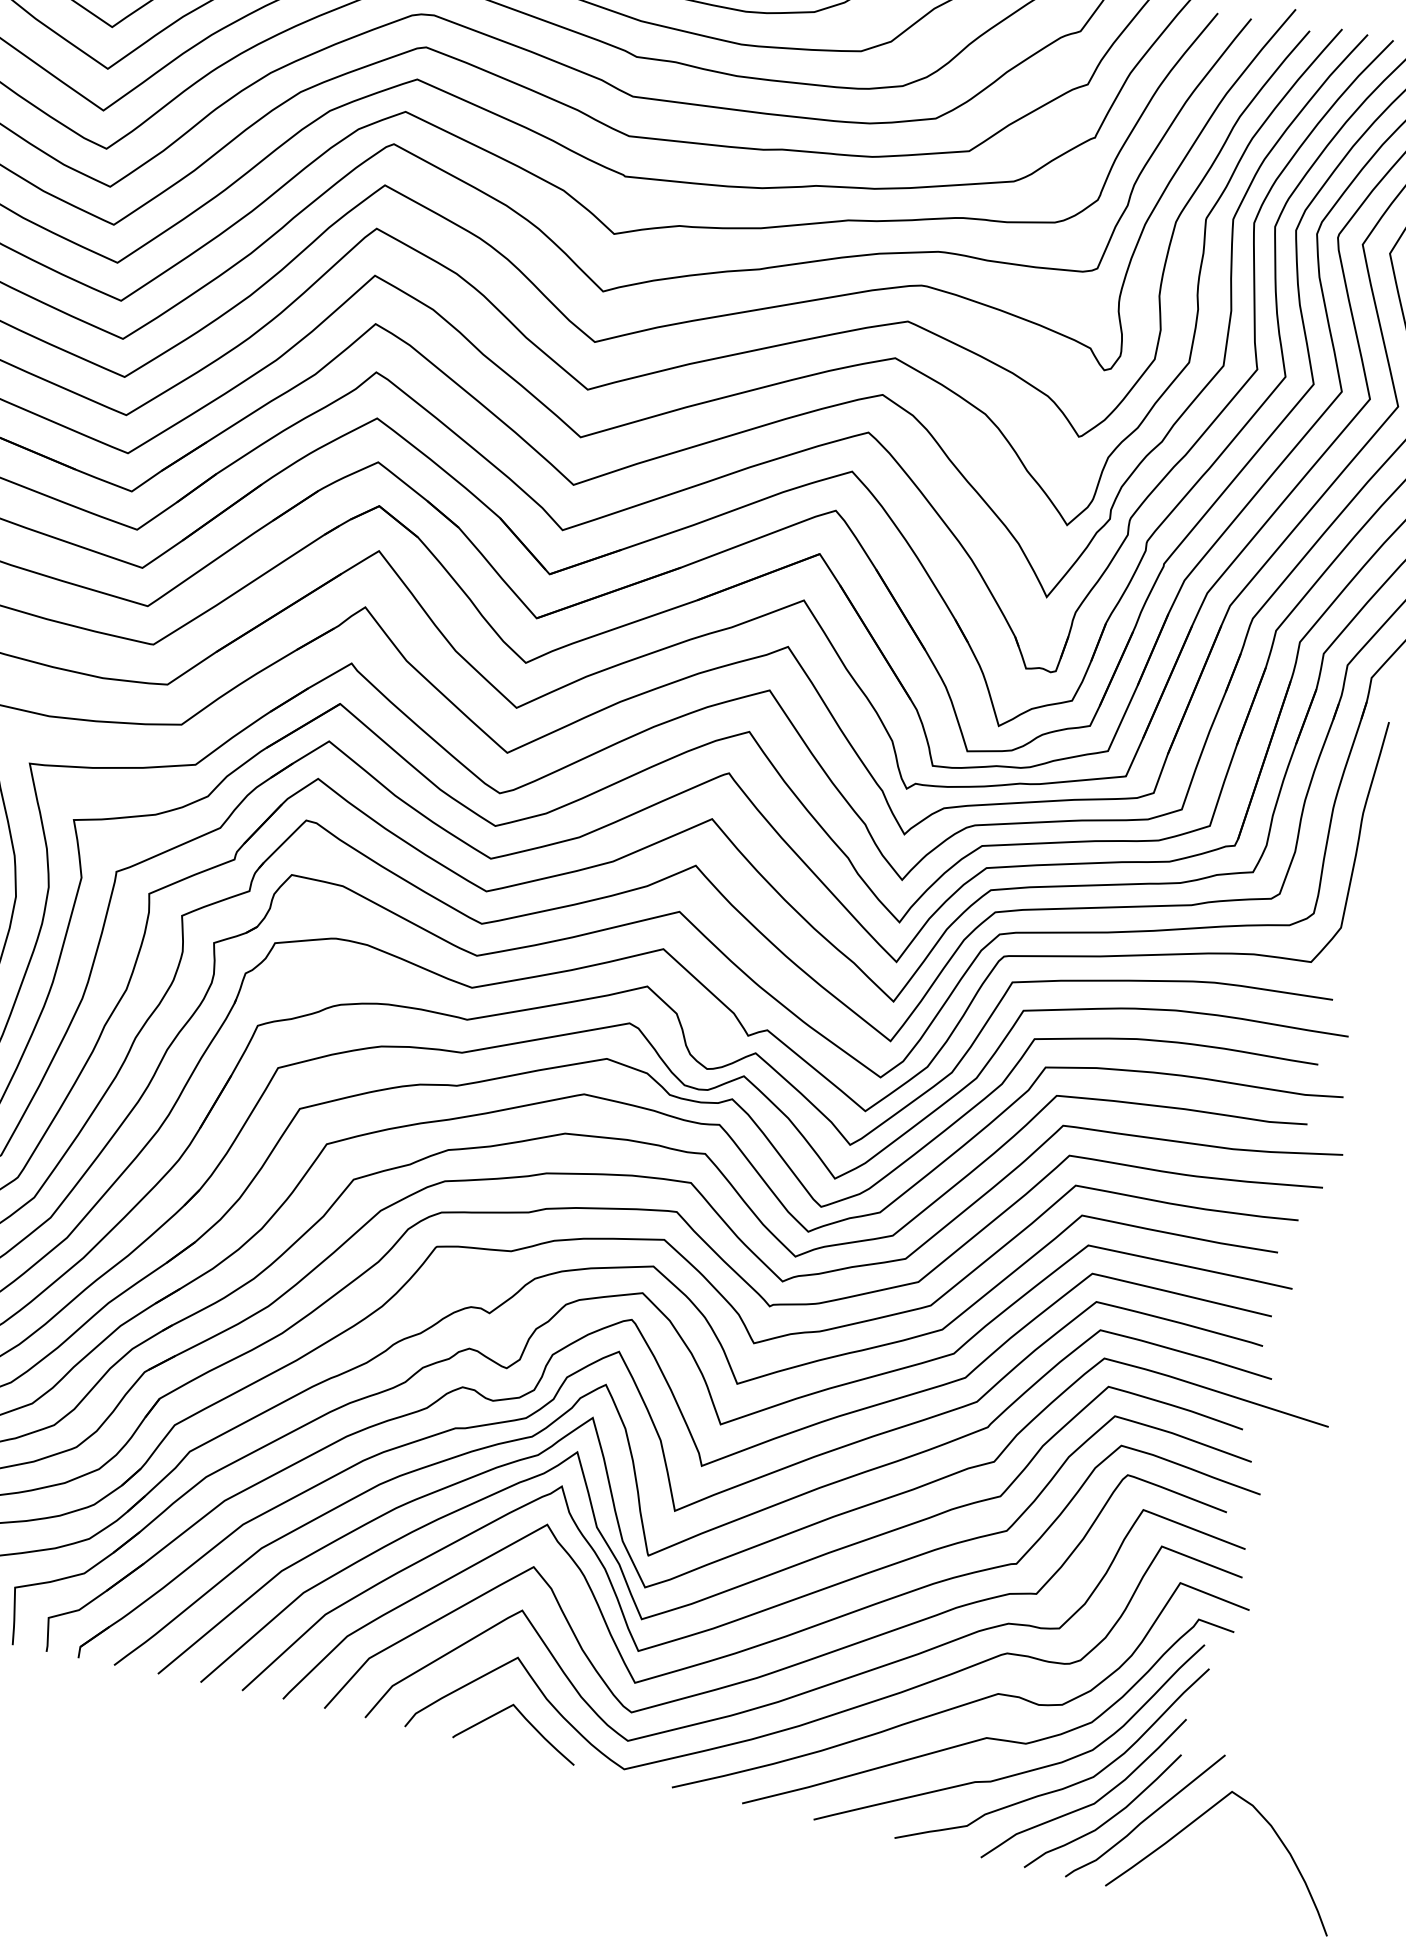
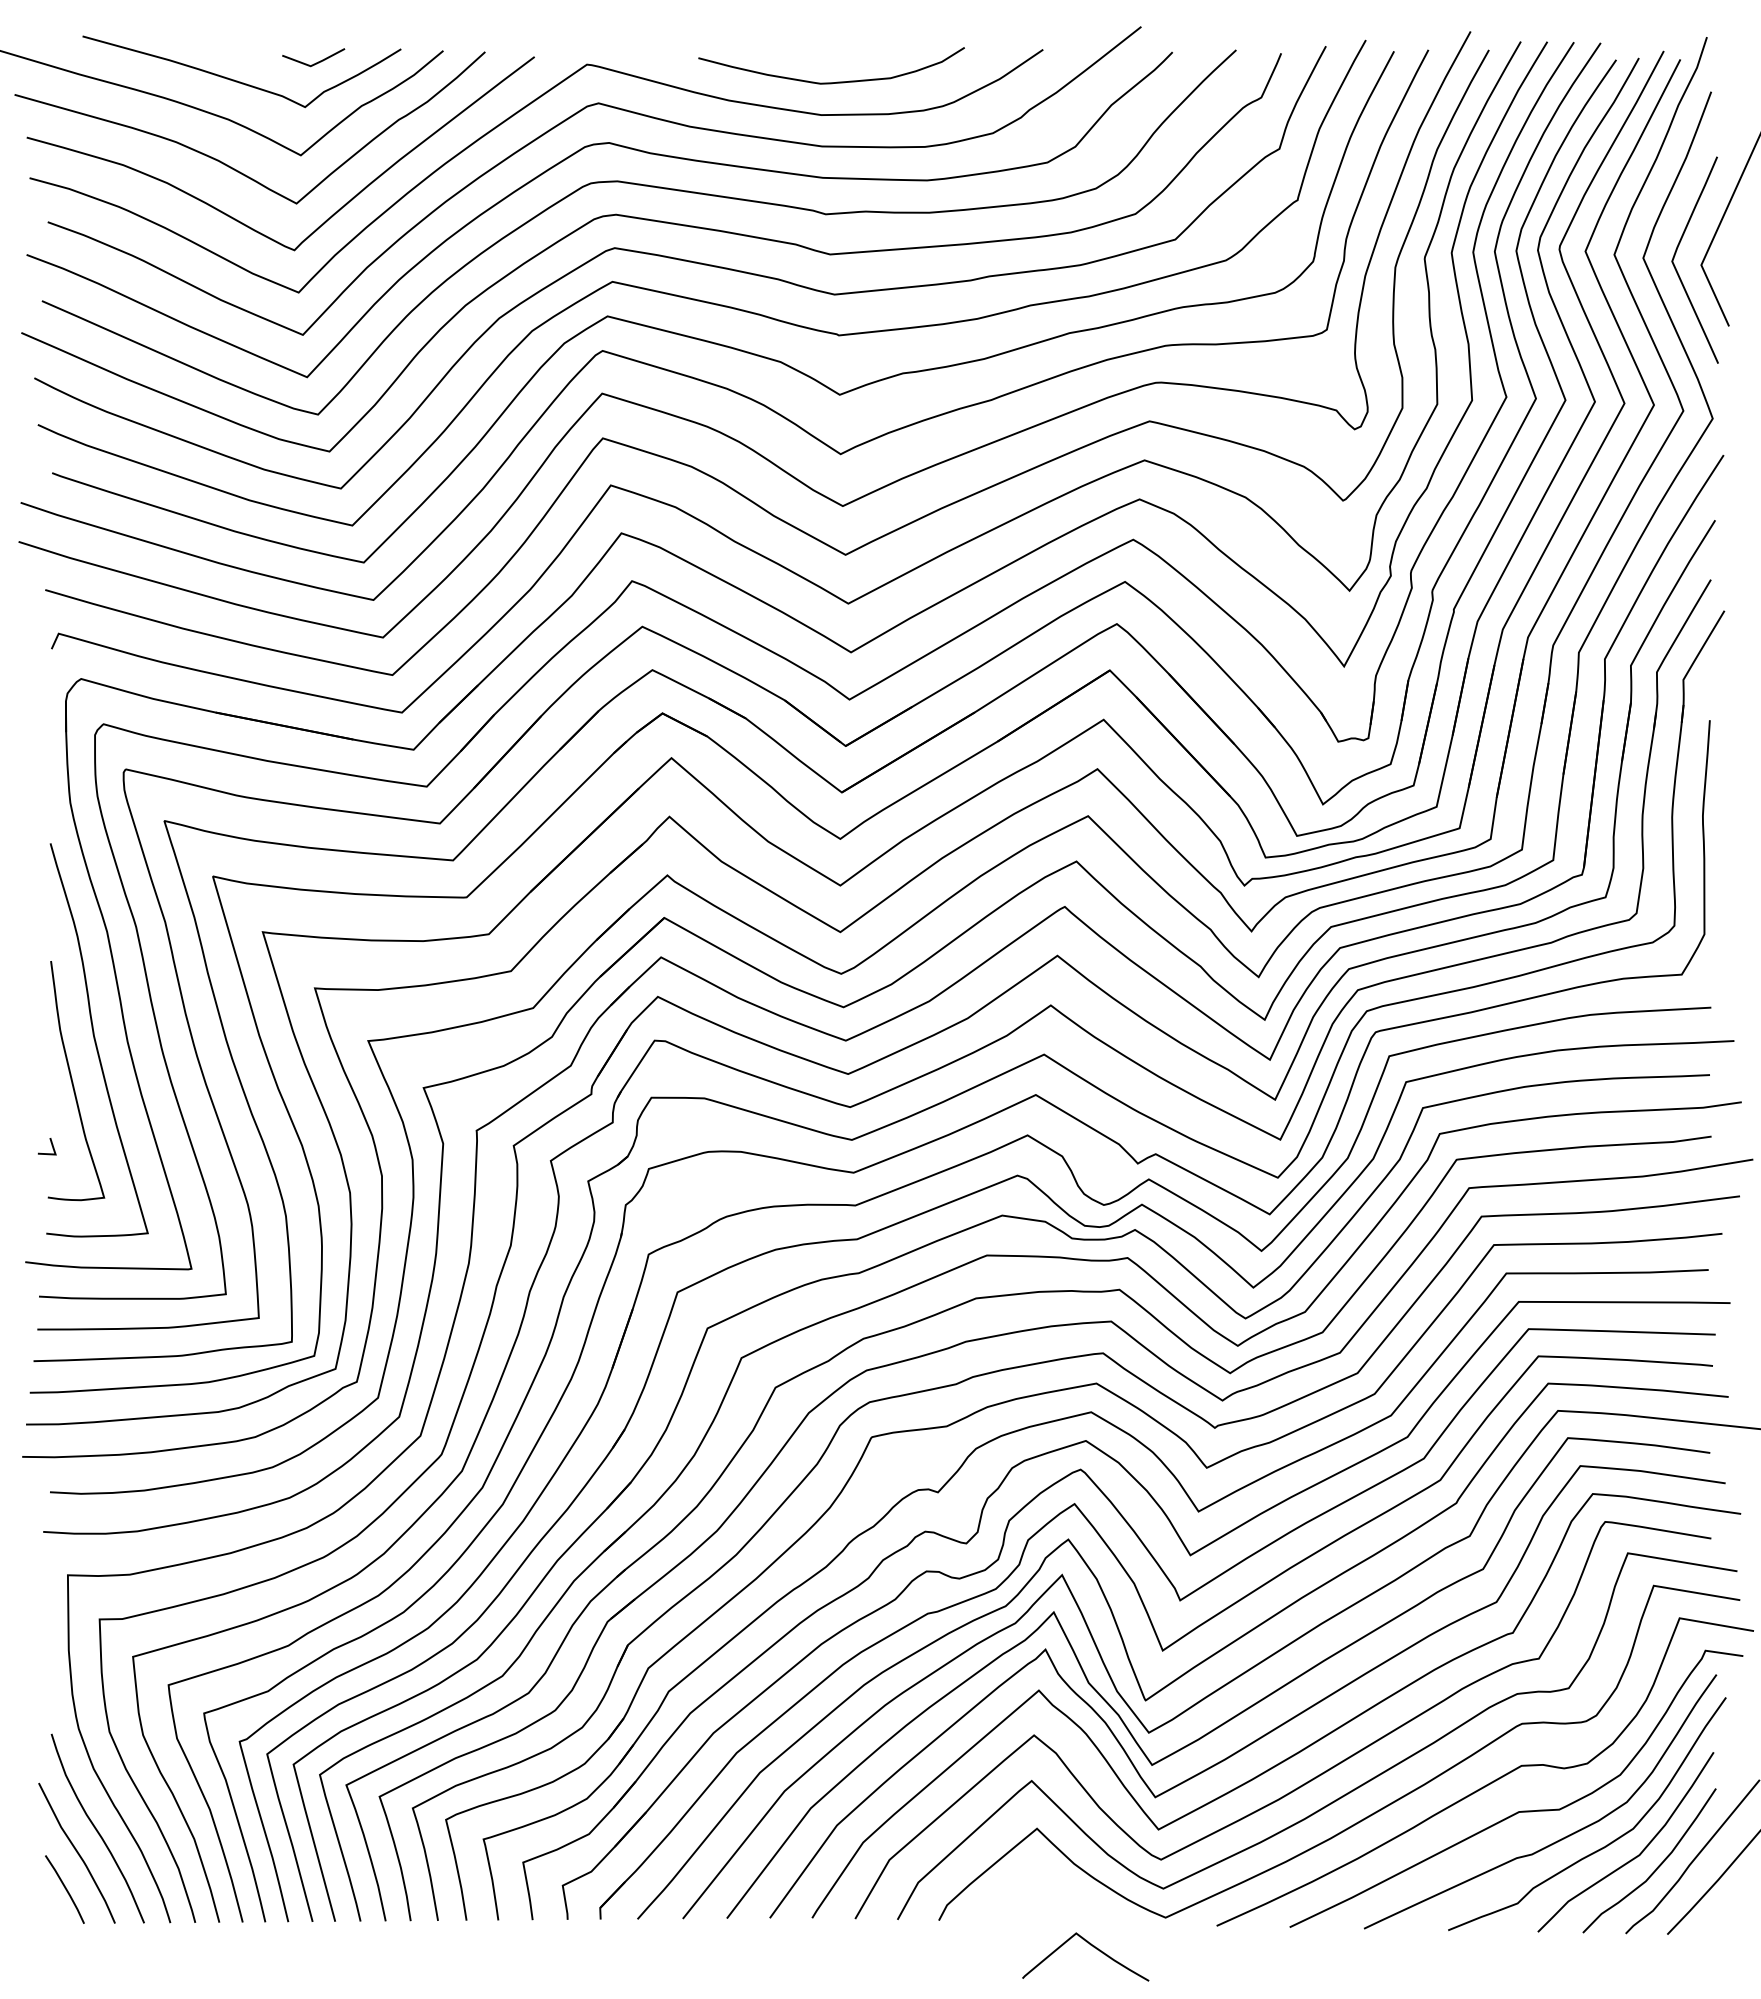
curve: (527, 1721) -> (1093, 1947), moved

